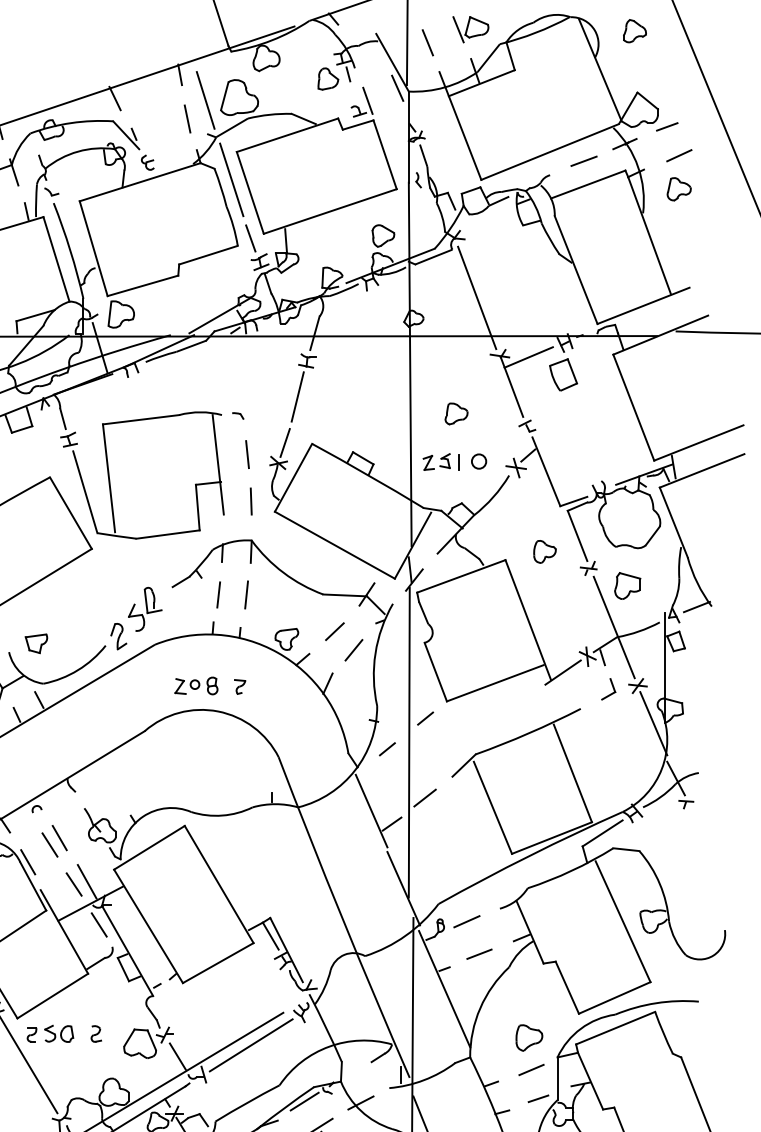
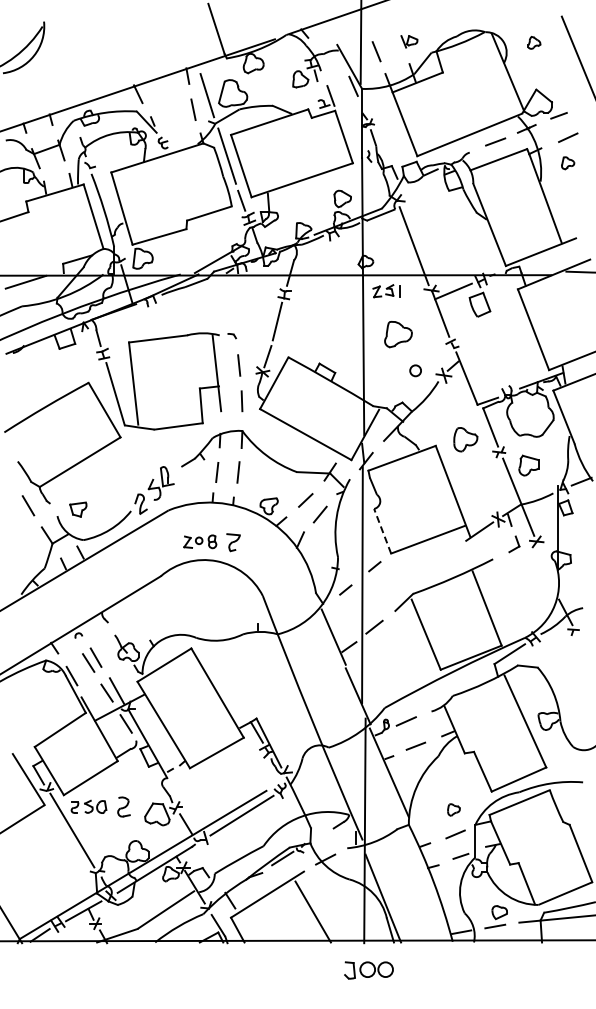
part: (471, 29) -> (409, 41), size x0.6
part: (635, 30) -> (534, 42), size x0.7
part: (678, 188) -> (567, 162), size x0.7
part: (456, 413) -> (398, 334), size x1.6
part: (440, 462) -> (386, 291), moved
part: (544, 551) -> (465, 439), size x1.4
line: (435, 672) -> (382, 531), solid -> dashed
part: (240, 686) -> (233, 542), size x1.6
line: (653, 723) -> (548, 570), removed
part: (95, 1033) -> (123, 806), size x1.6
part: (528, 1037) -> (453, 809), size x0.6

